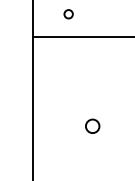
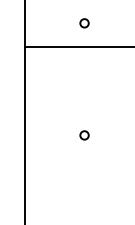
circle: (68, 14) -> (84, 23), moved
circle: (92, 126) -> (84, 135), size x0.62

